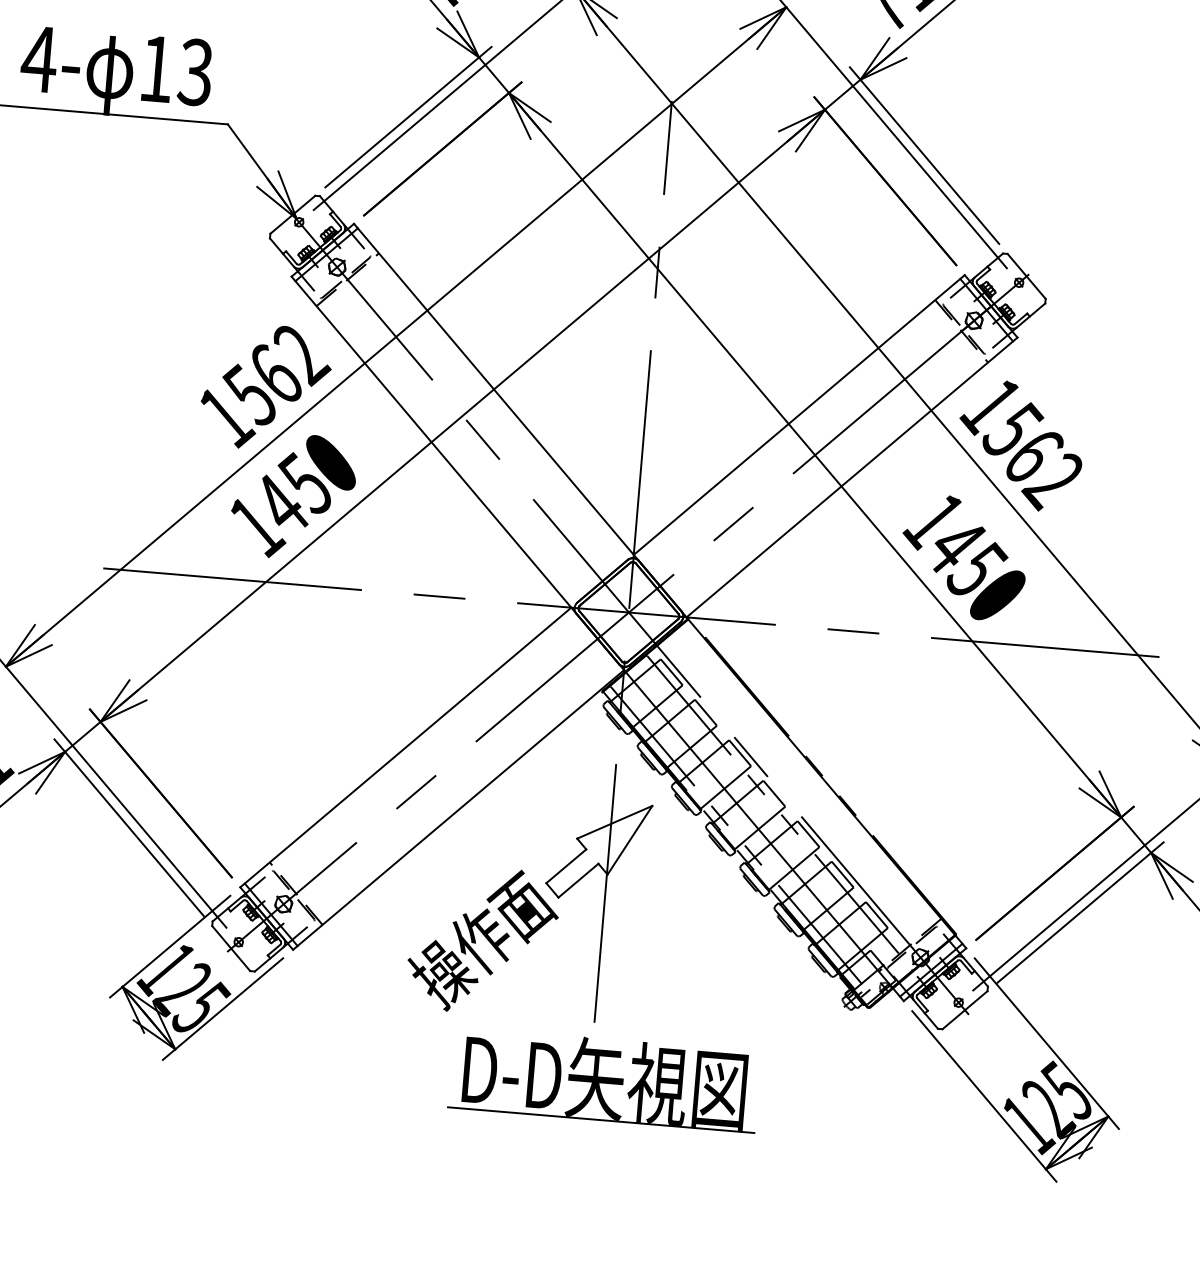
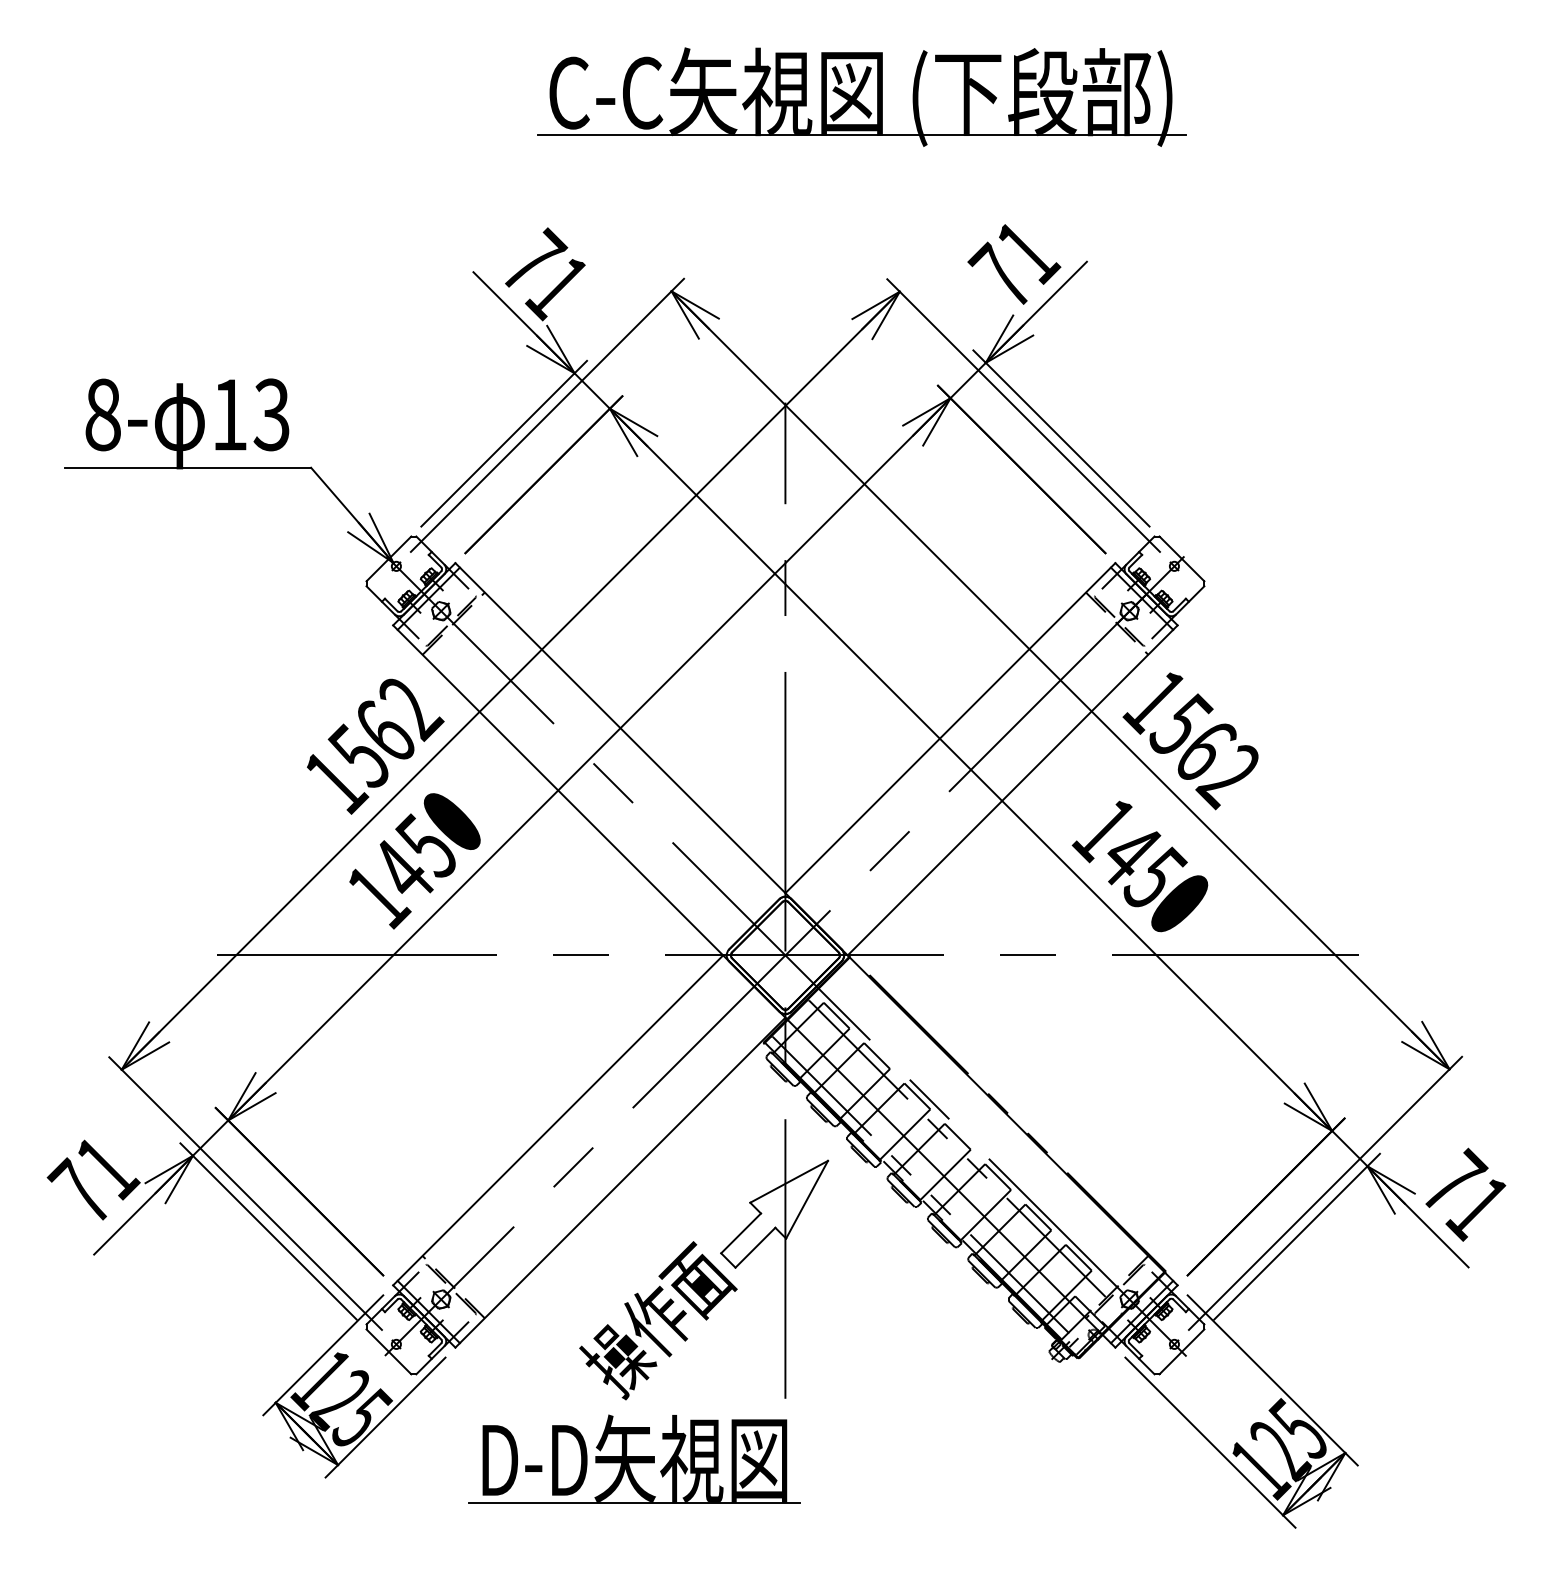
text: (39, 58) -> (102, 414), 4- -> 8-
part: (604, 1079) -> (634, 1458), moved

